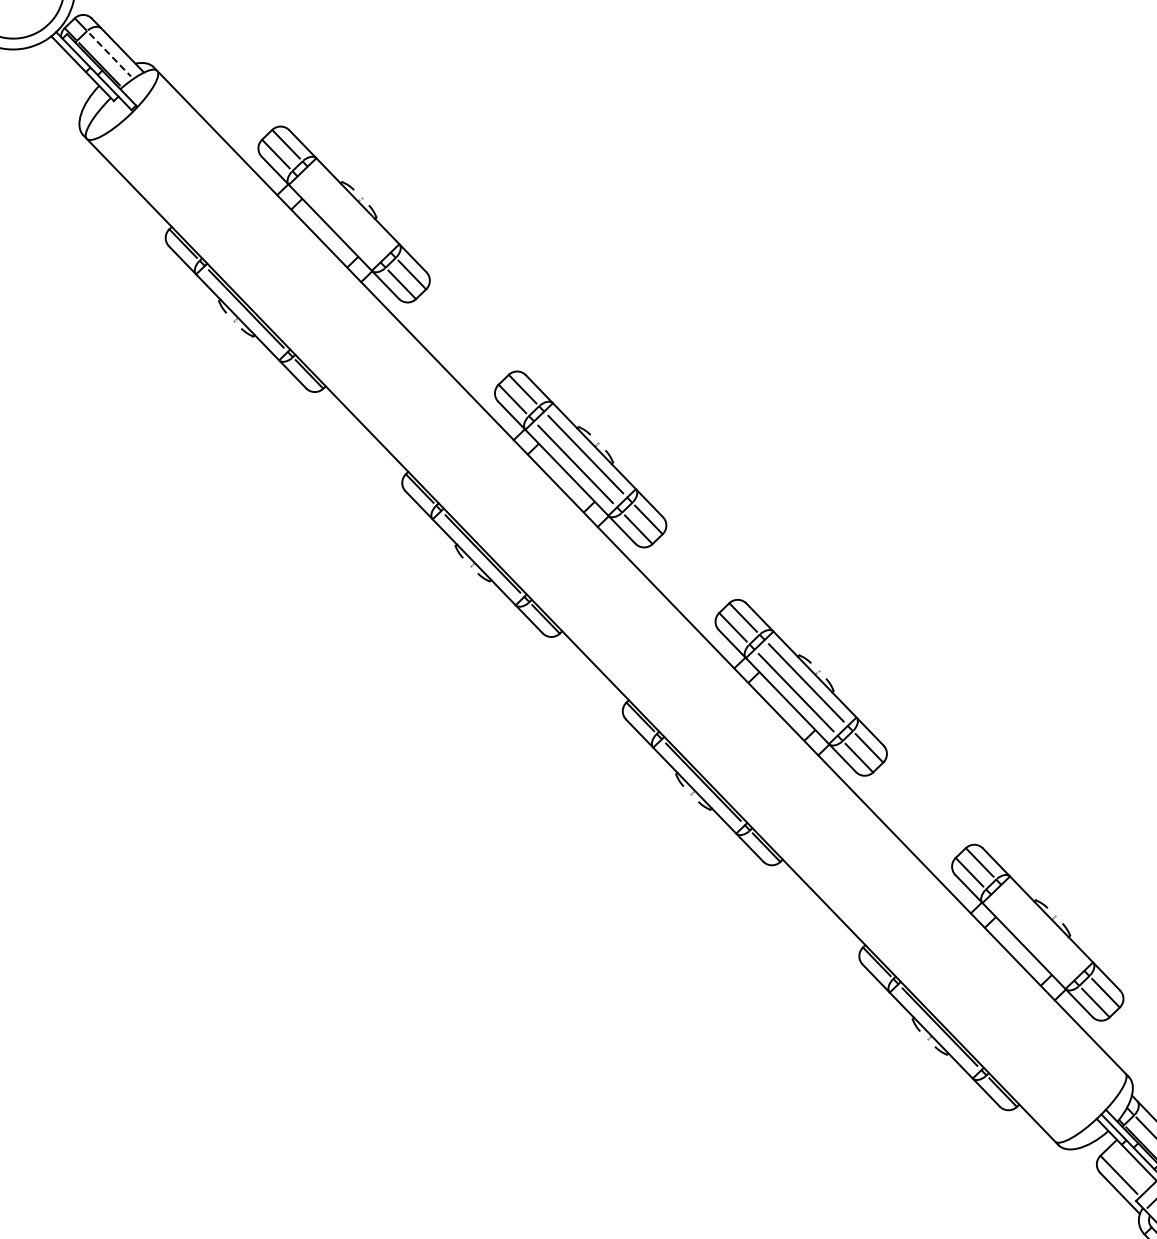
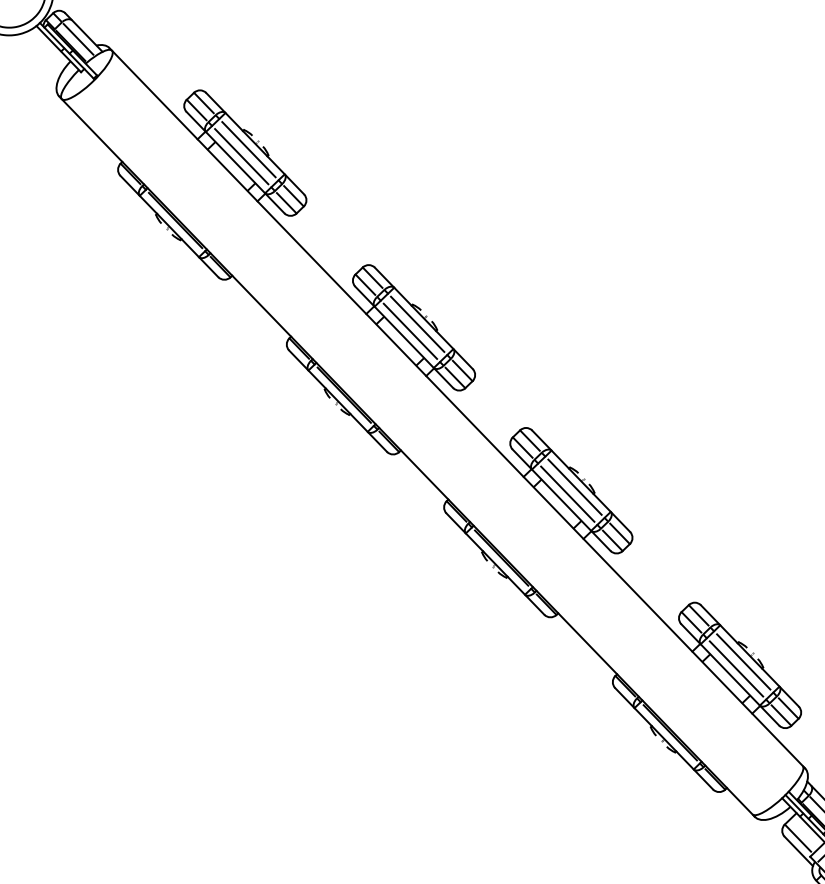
line: (110, 55) -> (78, 39), dashed -> solid
line: (348, 209) -> (248, 149), added
line: (338, 219) -> (241, 156), added
line: (1042, 927) -> (743, 661), added
line: (1032, 937) -> (736, 668), added

